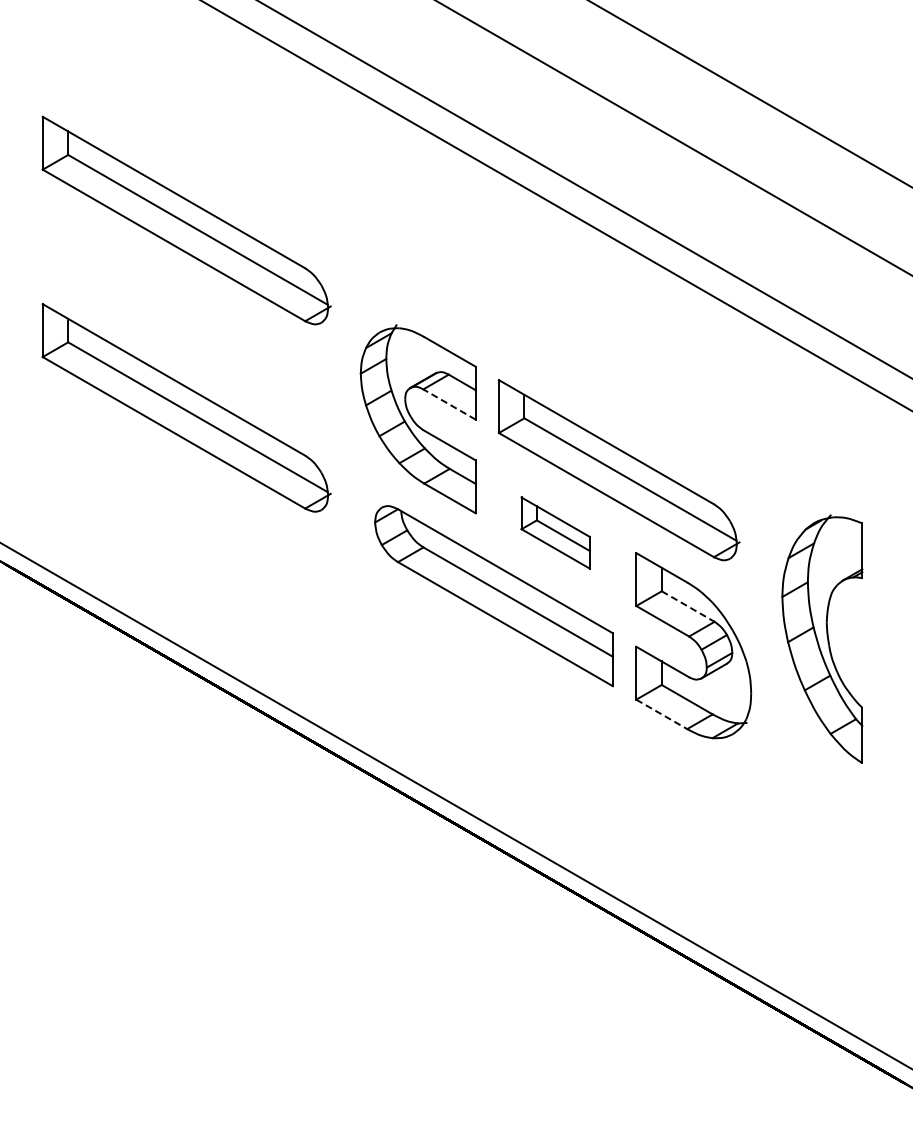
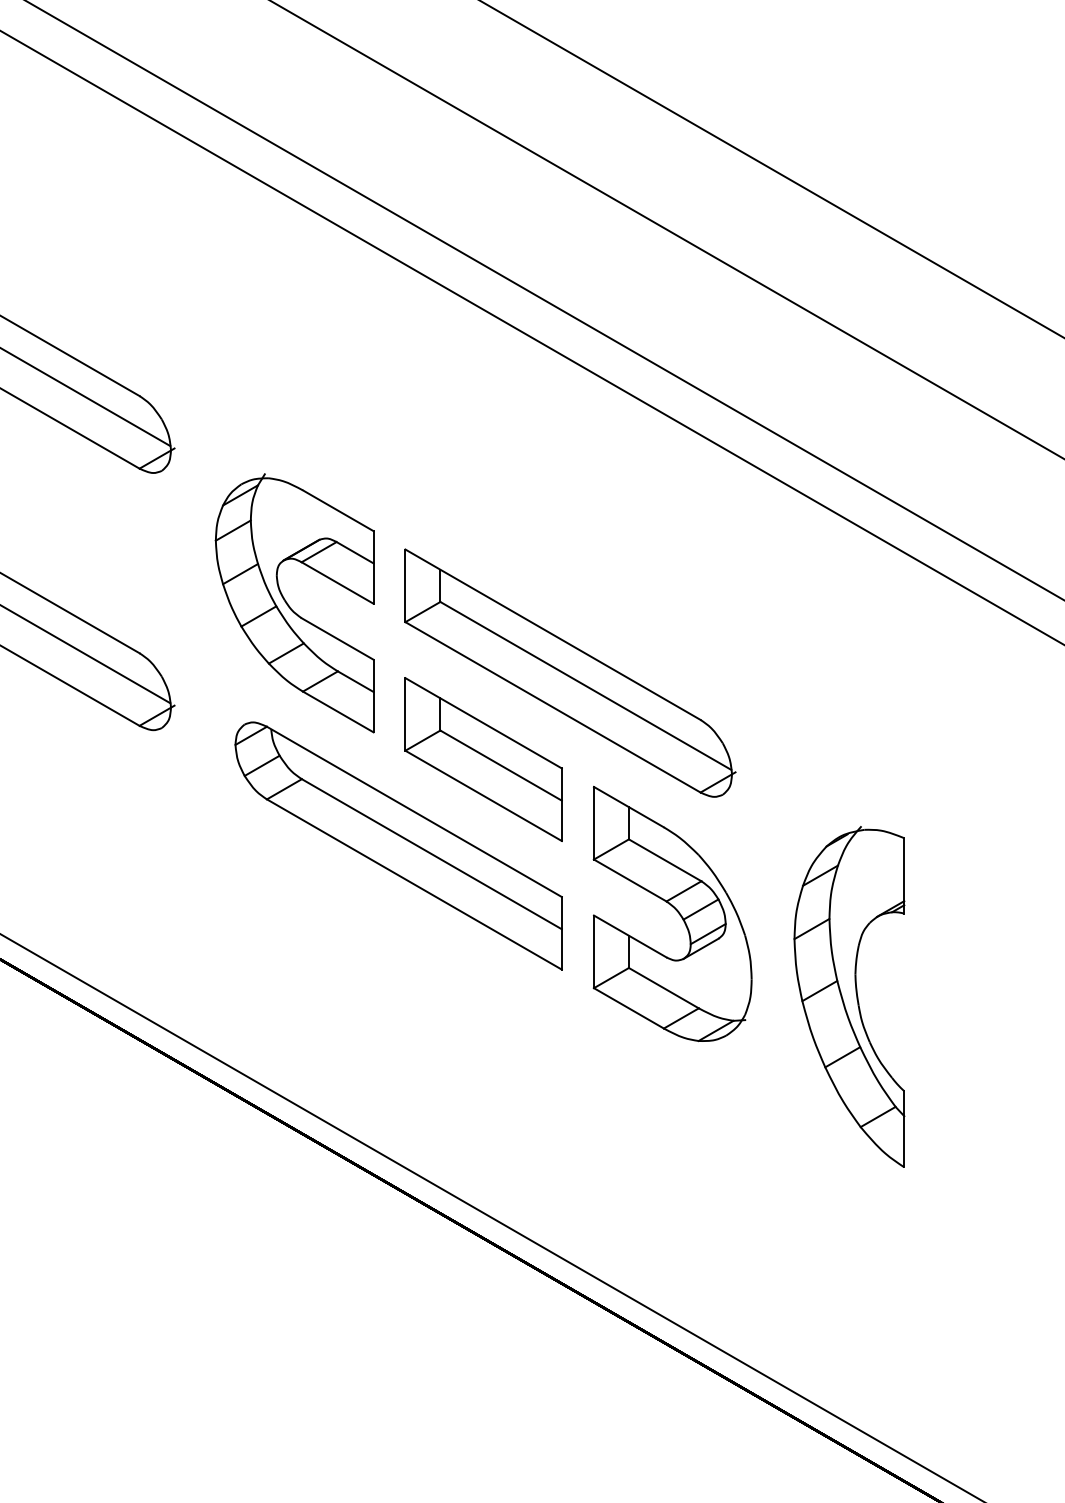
line: (449, 404) -> (337, 582), dashed -> solid
part: (555, 532) -> (483, 758), size x1.67
line: (688, 606) -> (665, 860), dashed -> solid
part: (822, 638) -> (849, 996), moved
line: (662, 714) -> (629, 1008), dashed -> solid

